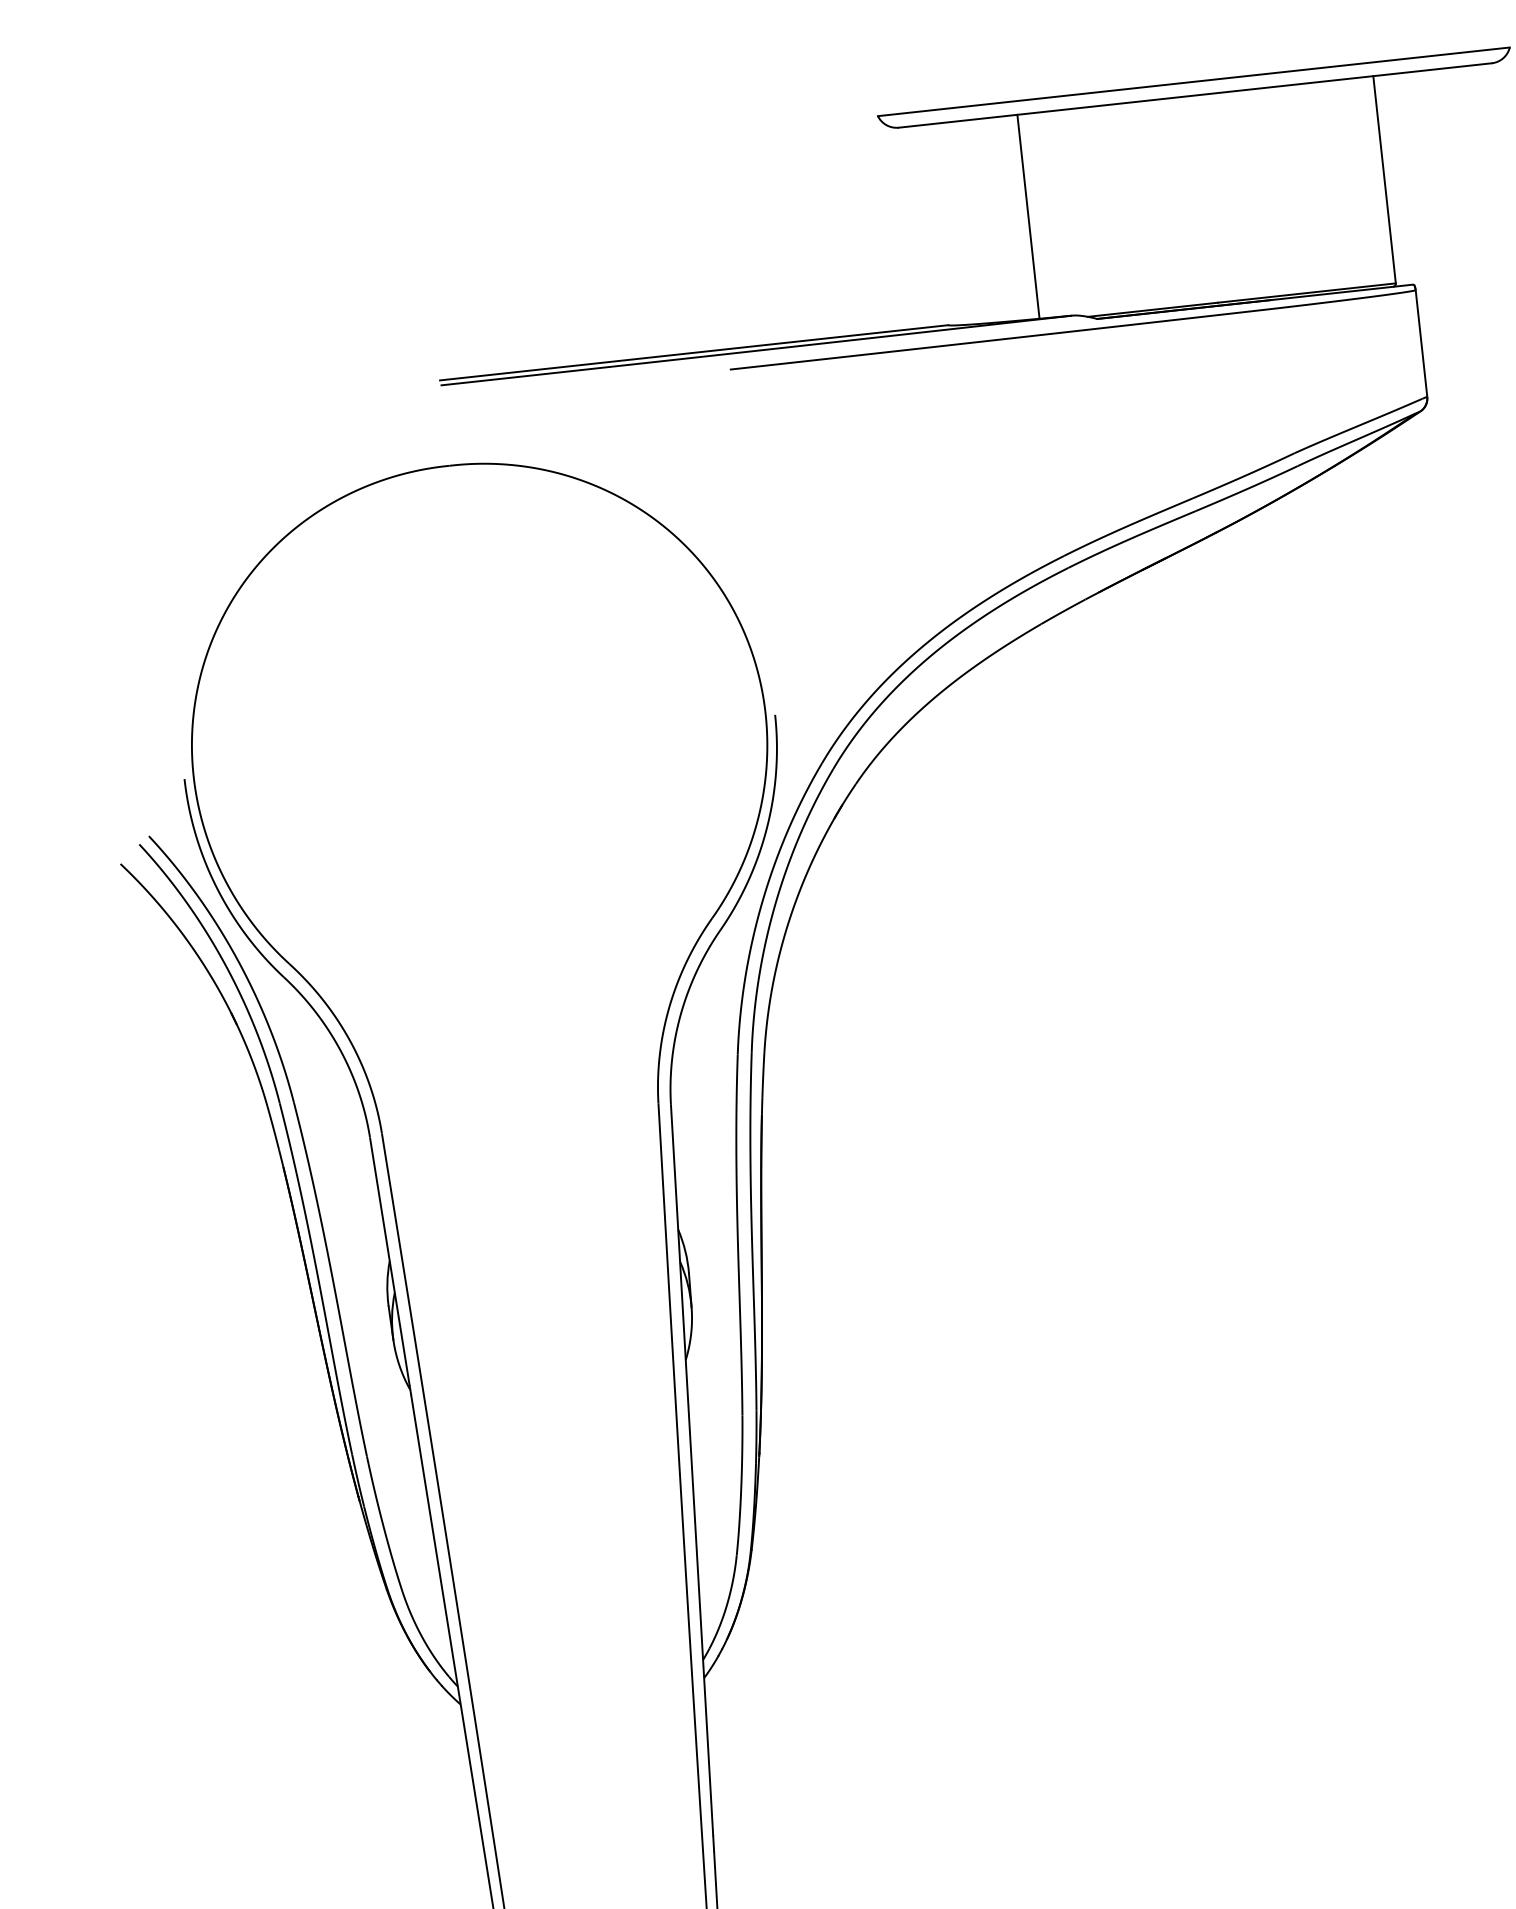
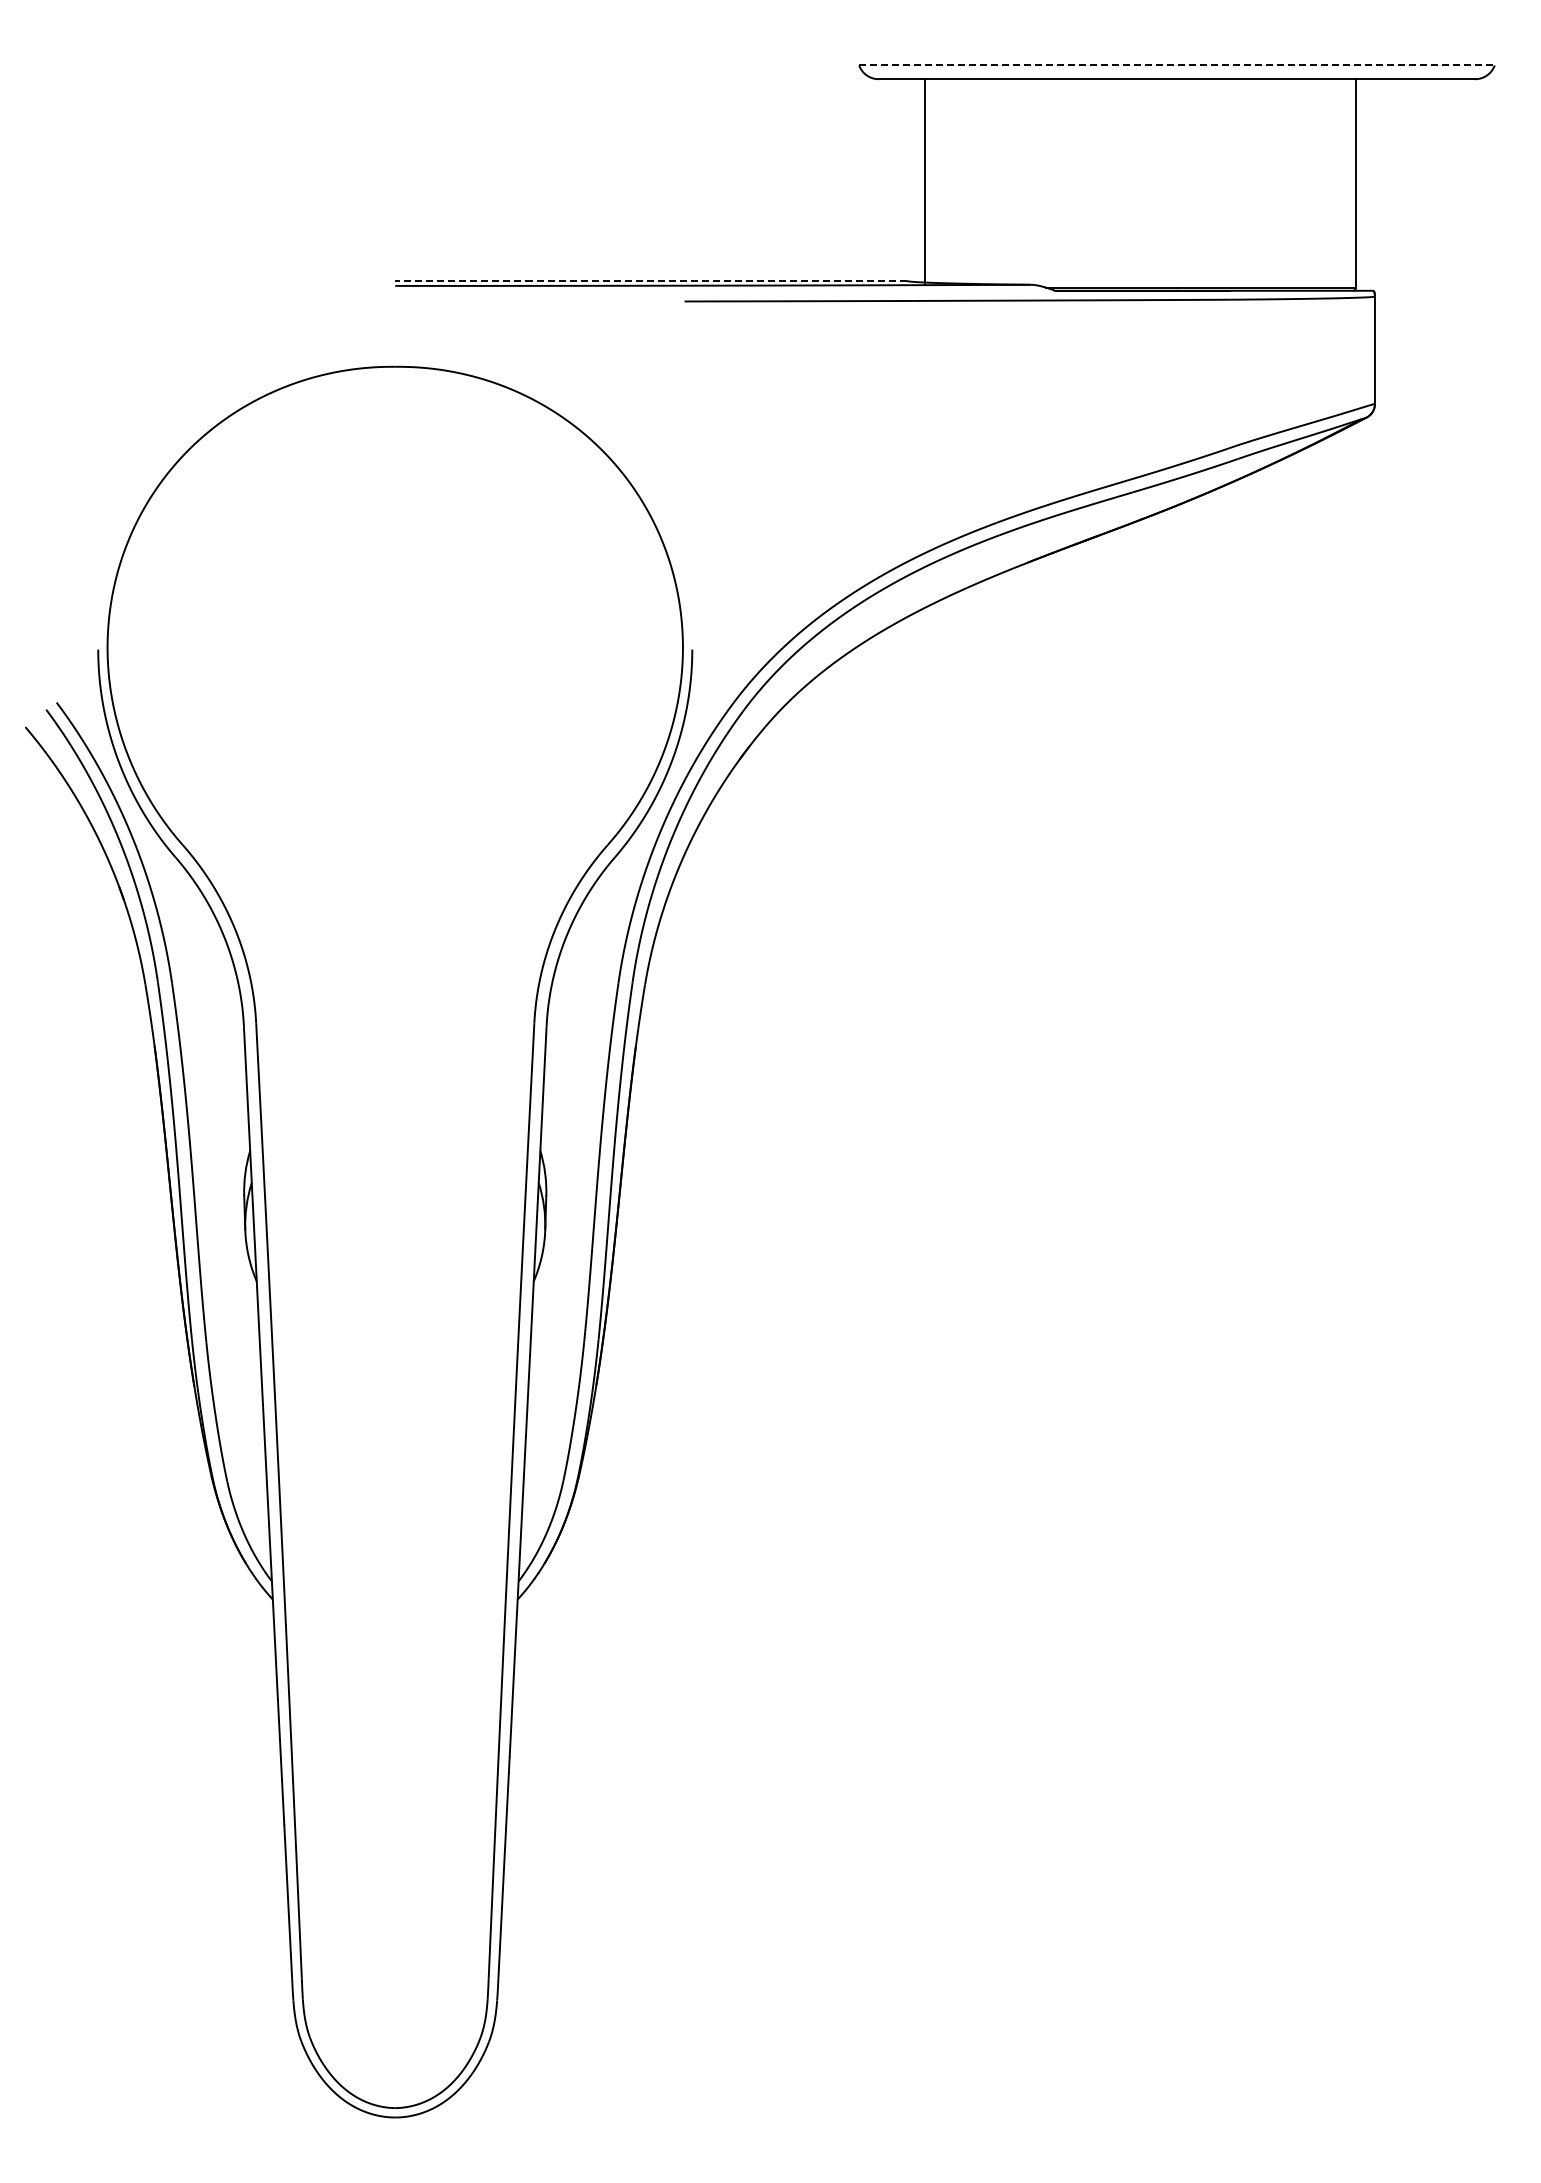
line: (1193, 81) -> (1176, 65), solid -> dashed
line: (1027, 216) -> (924, 181), moved
line: (693, 352) -> (650, 280), solid -> dashed

